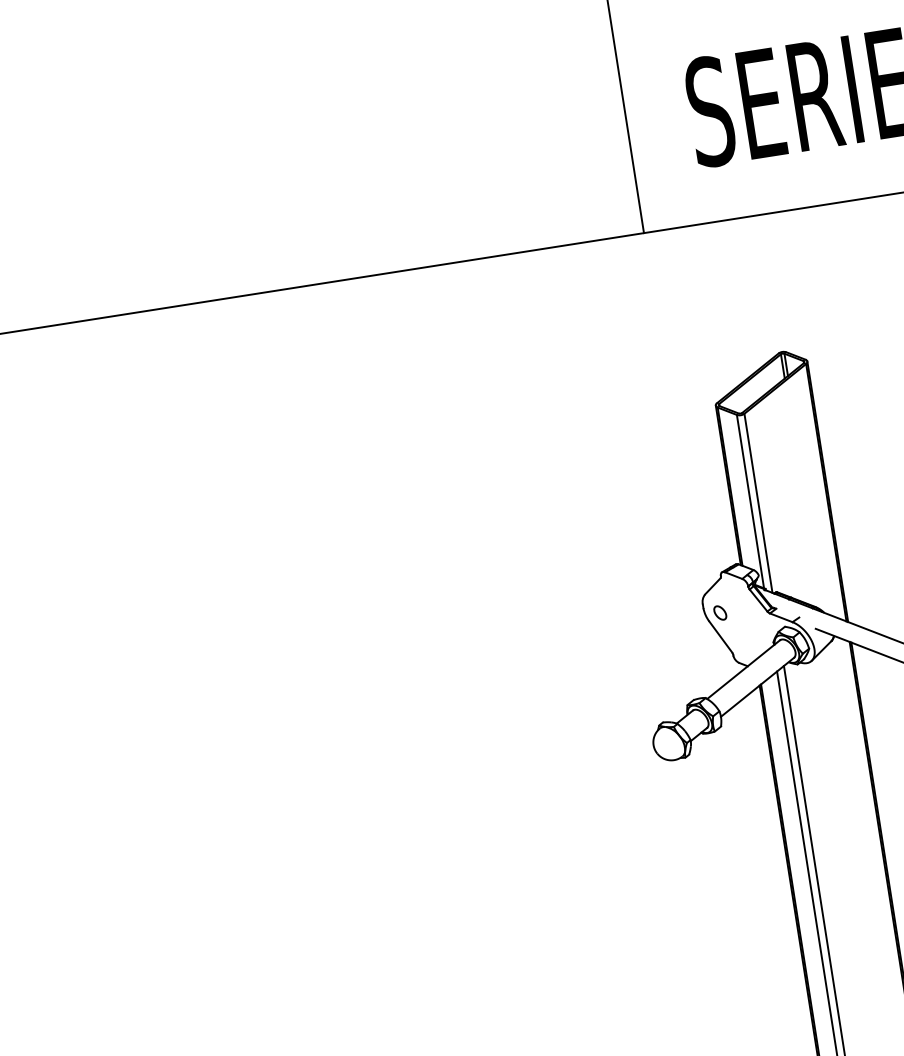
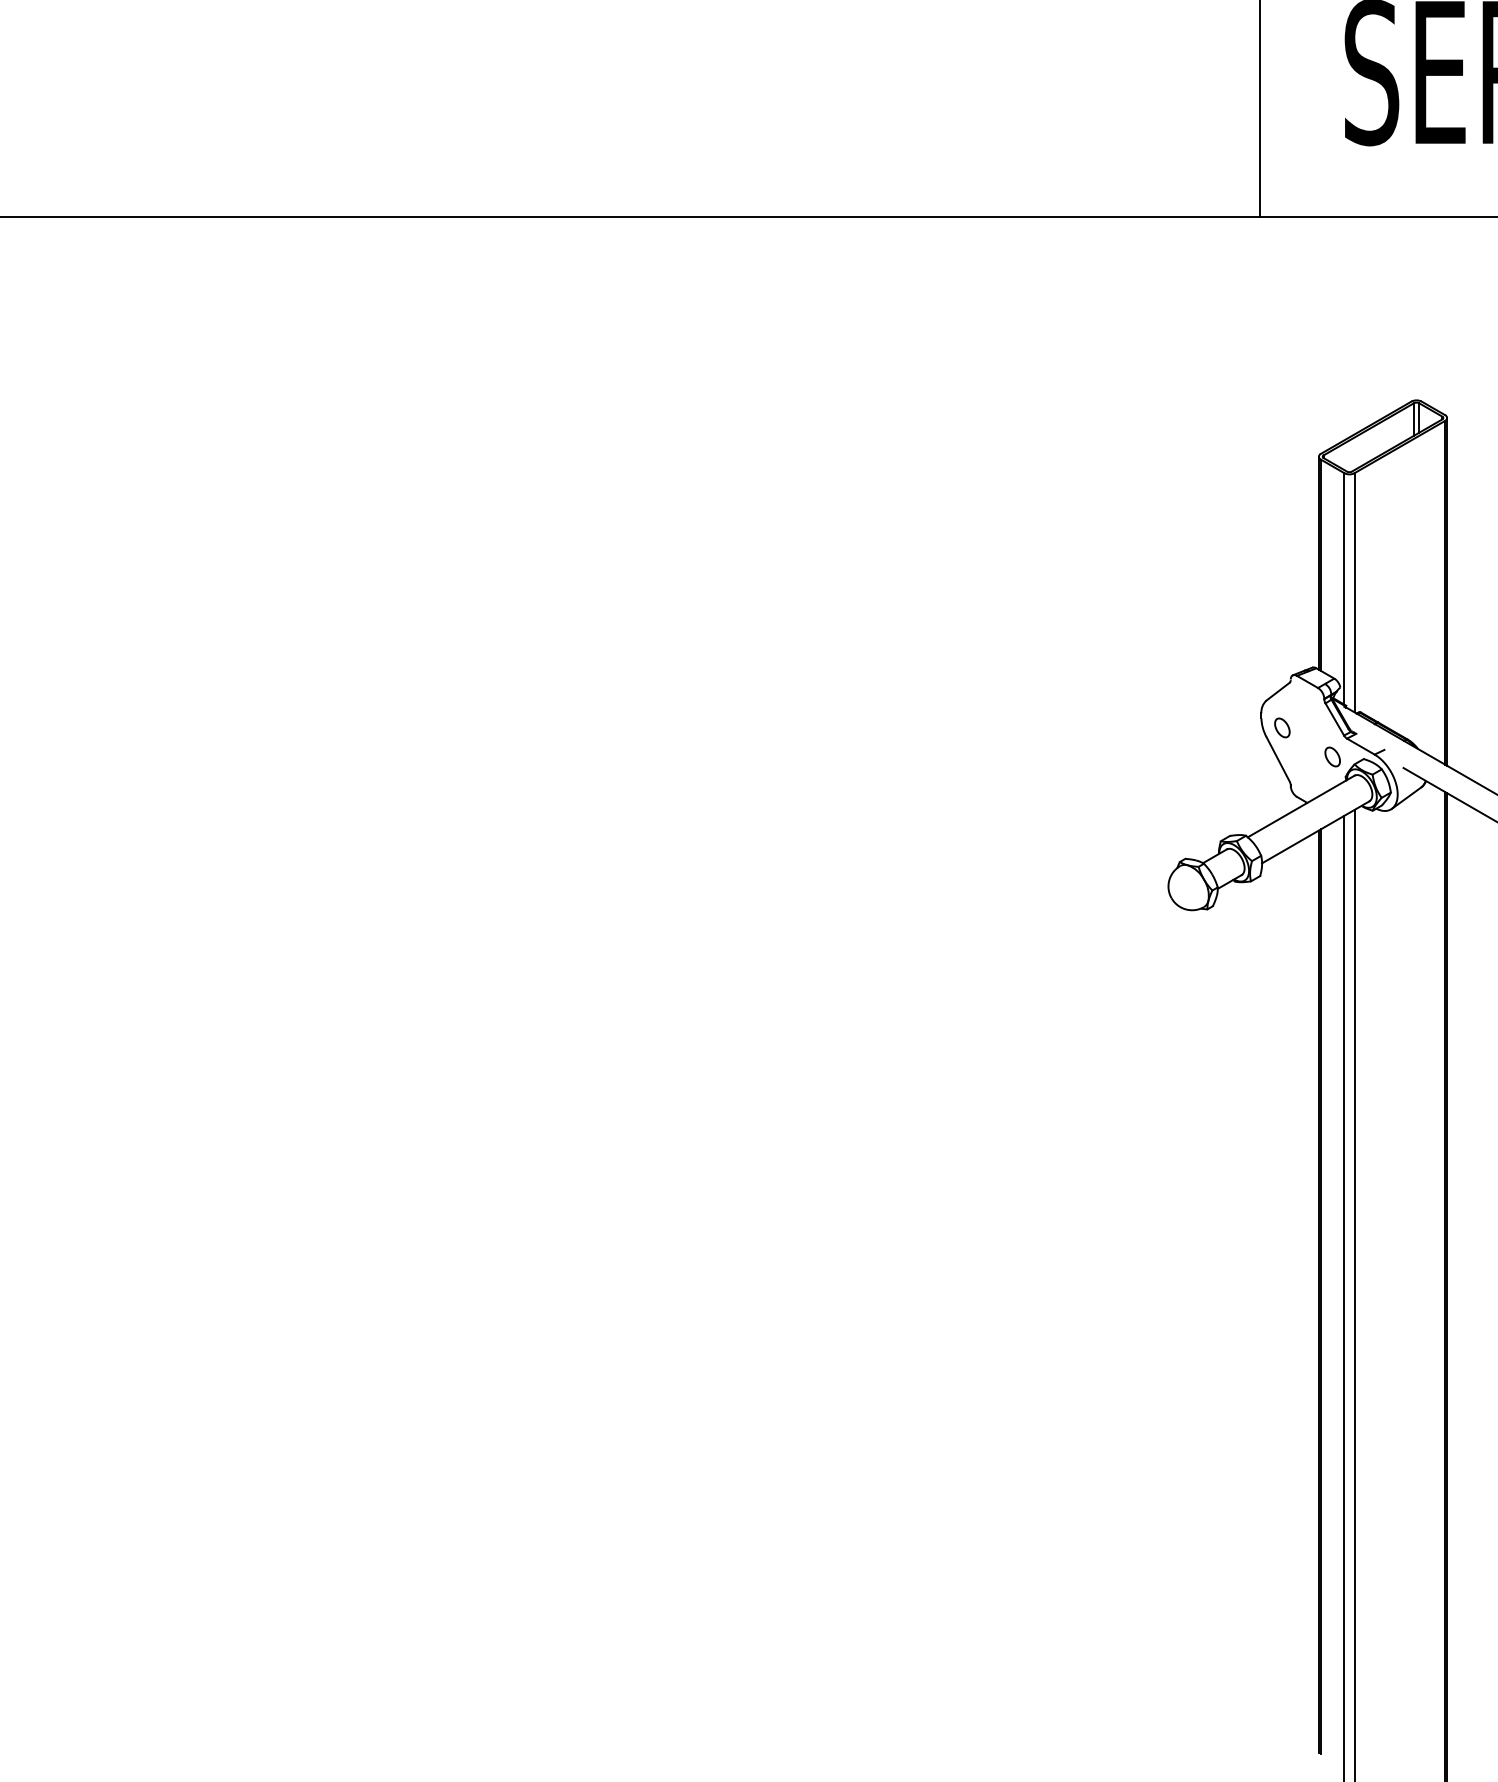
part: (761, 628) -> (1332, 756), added

